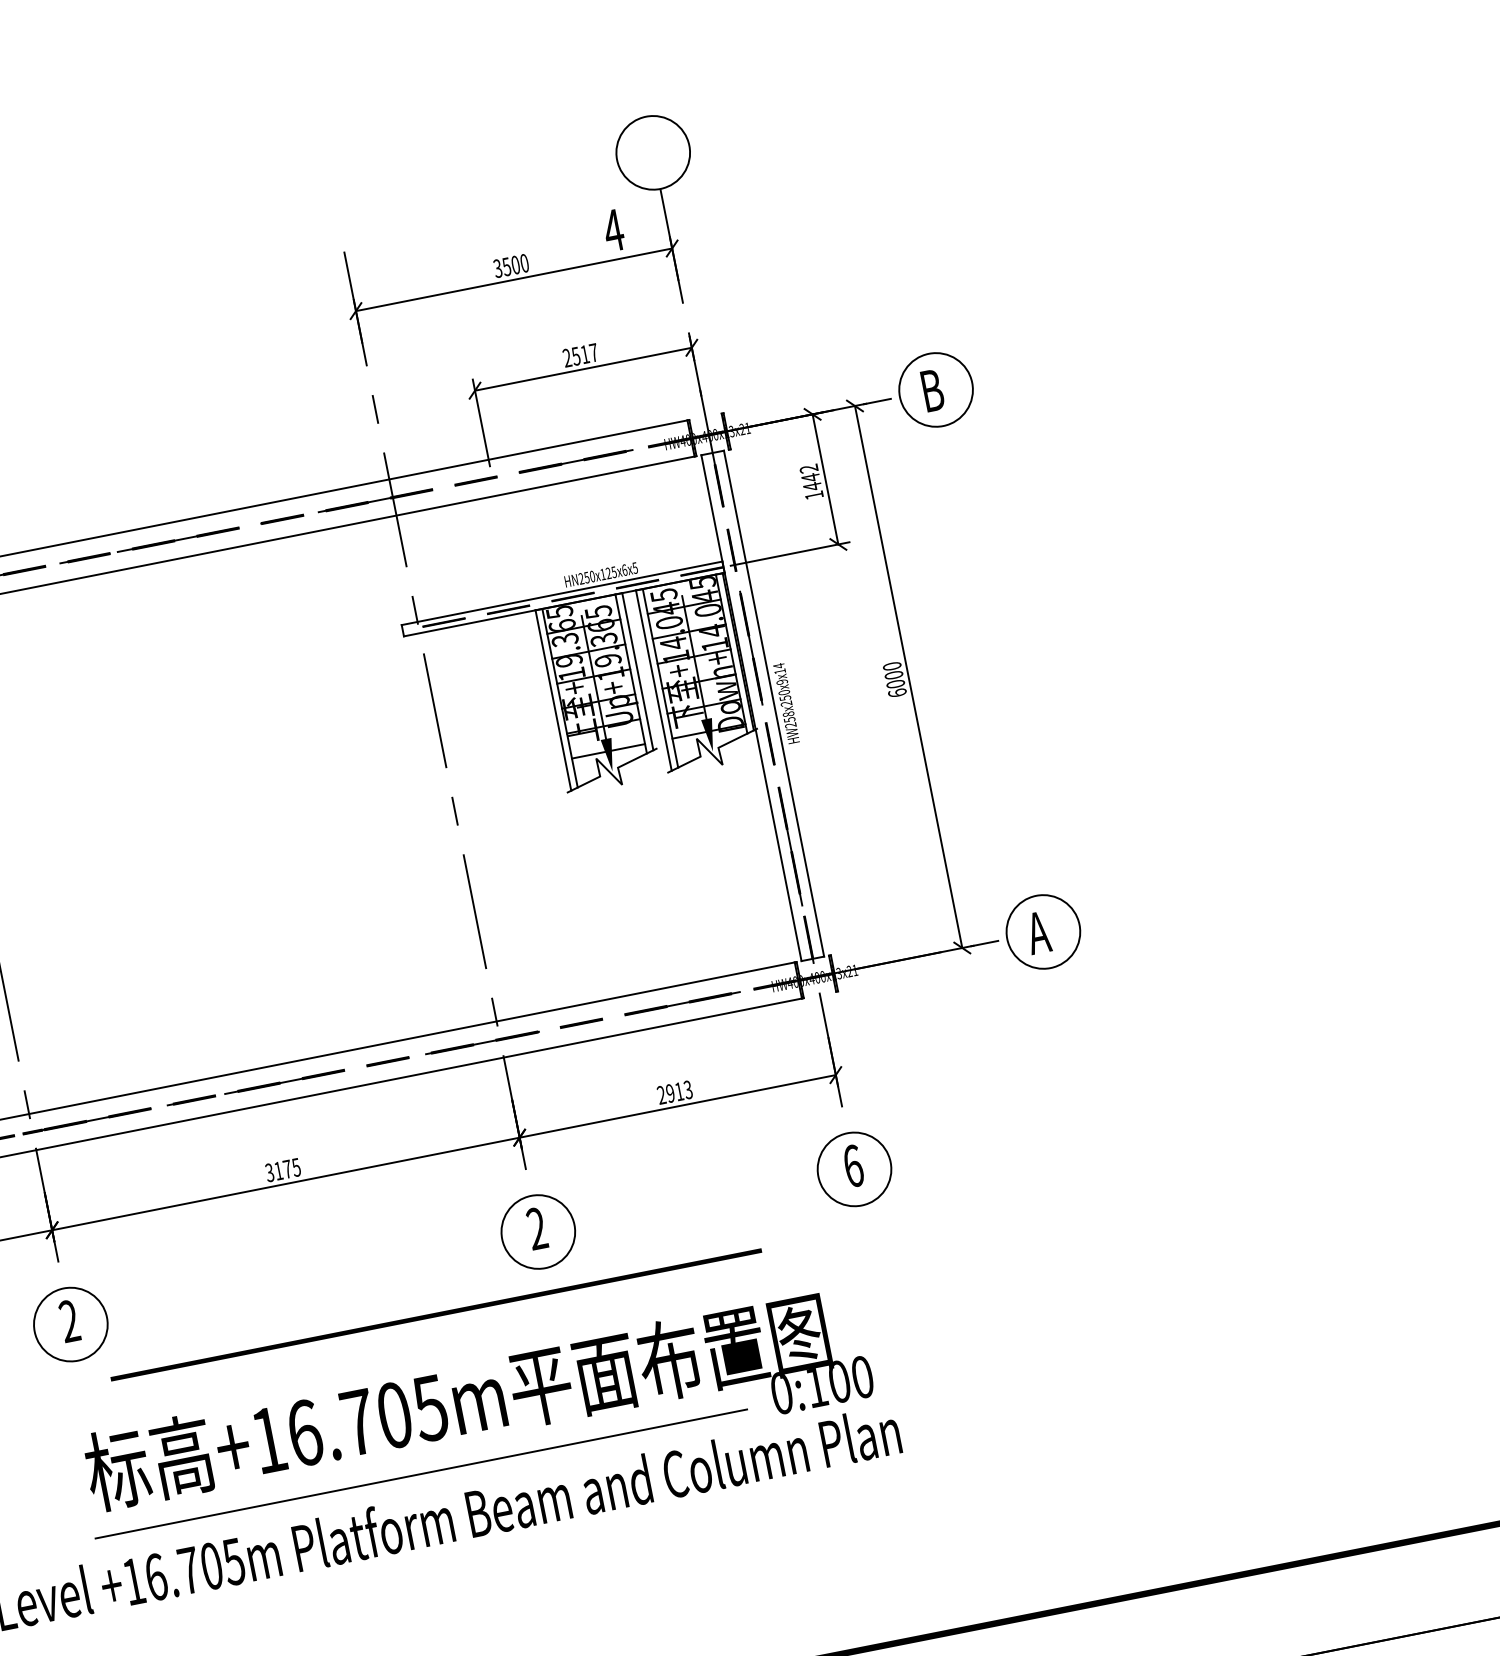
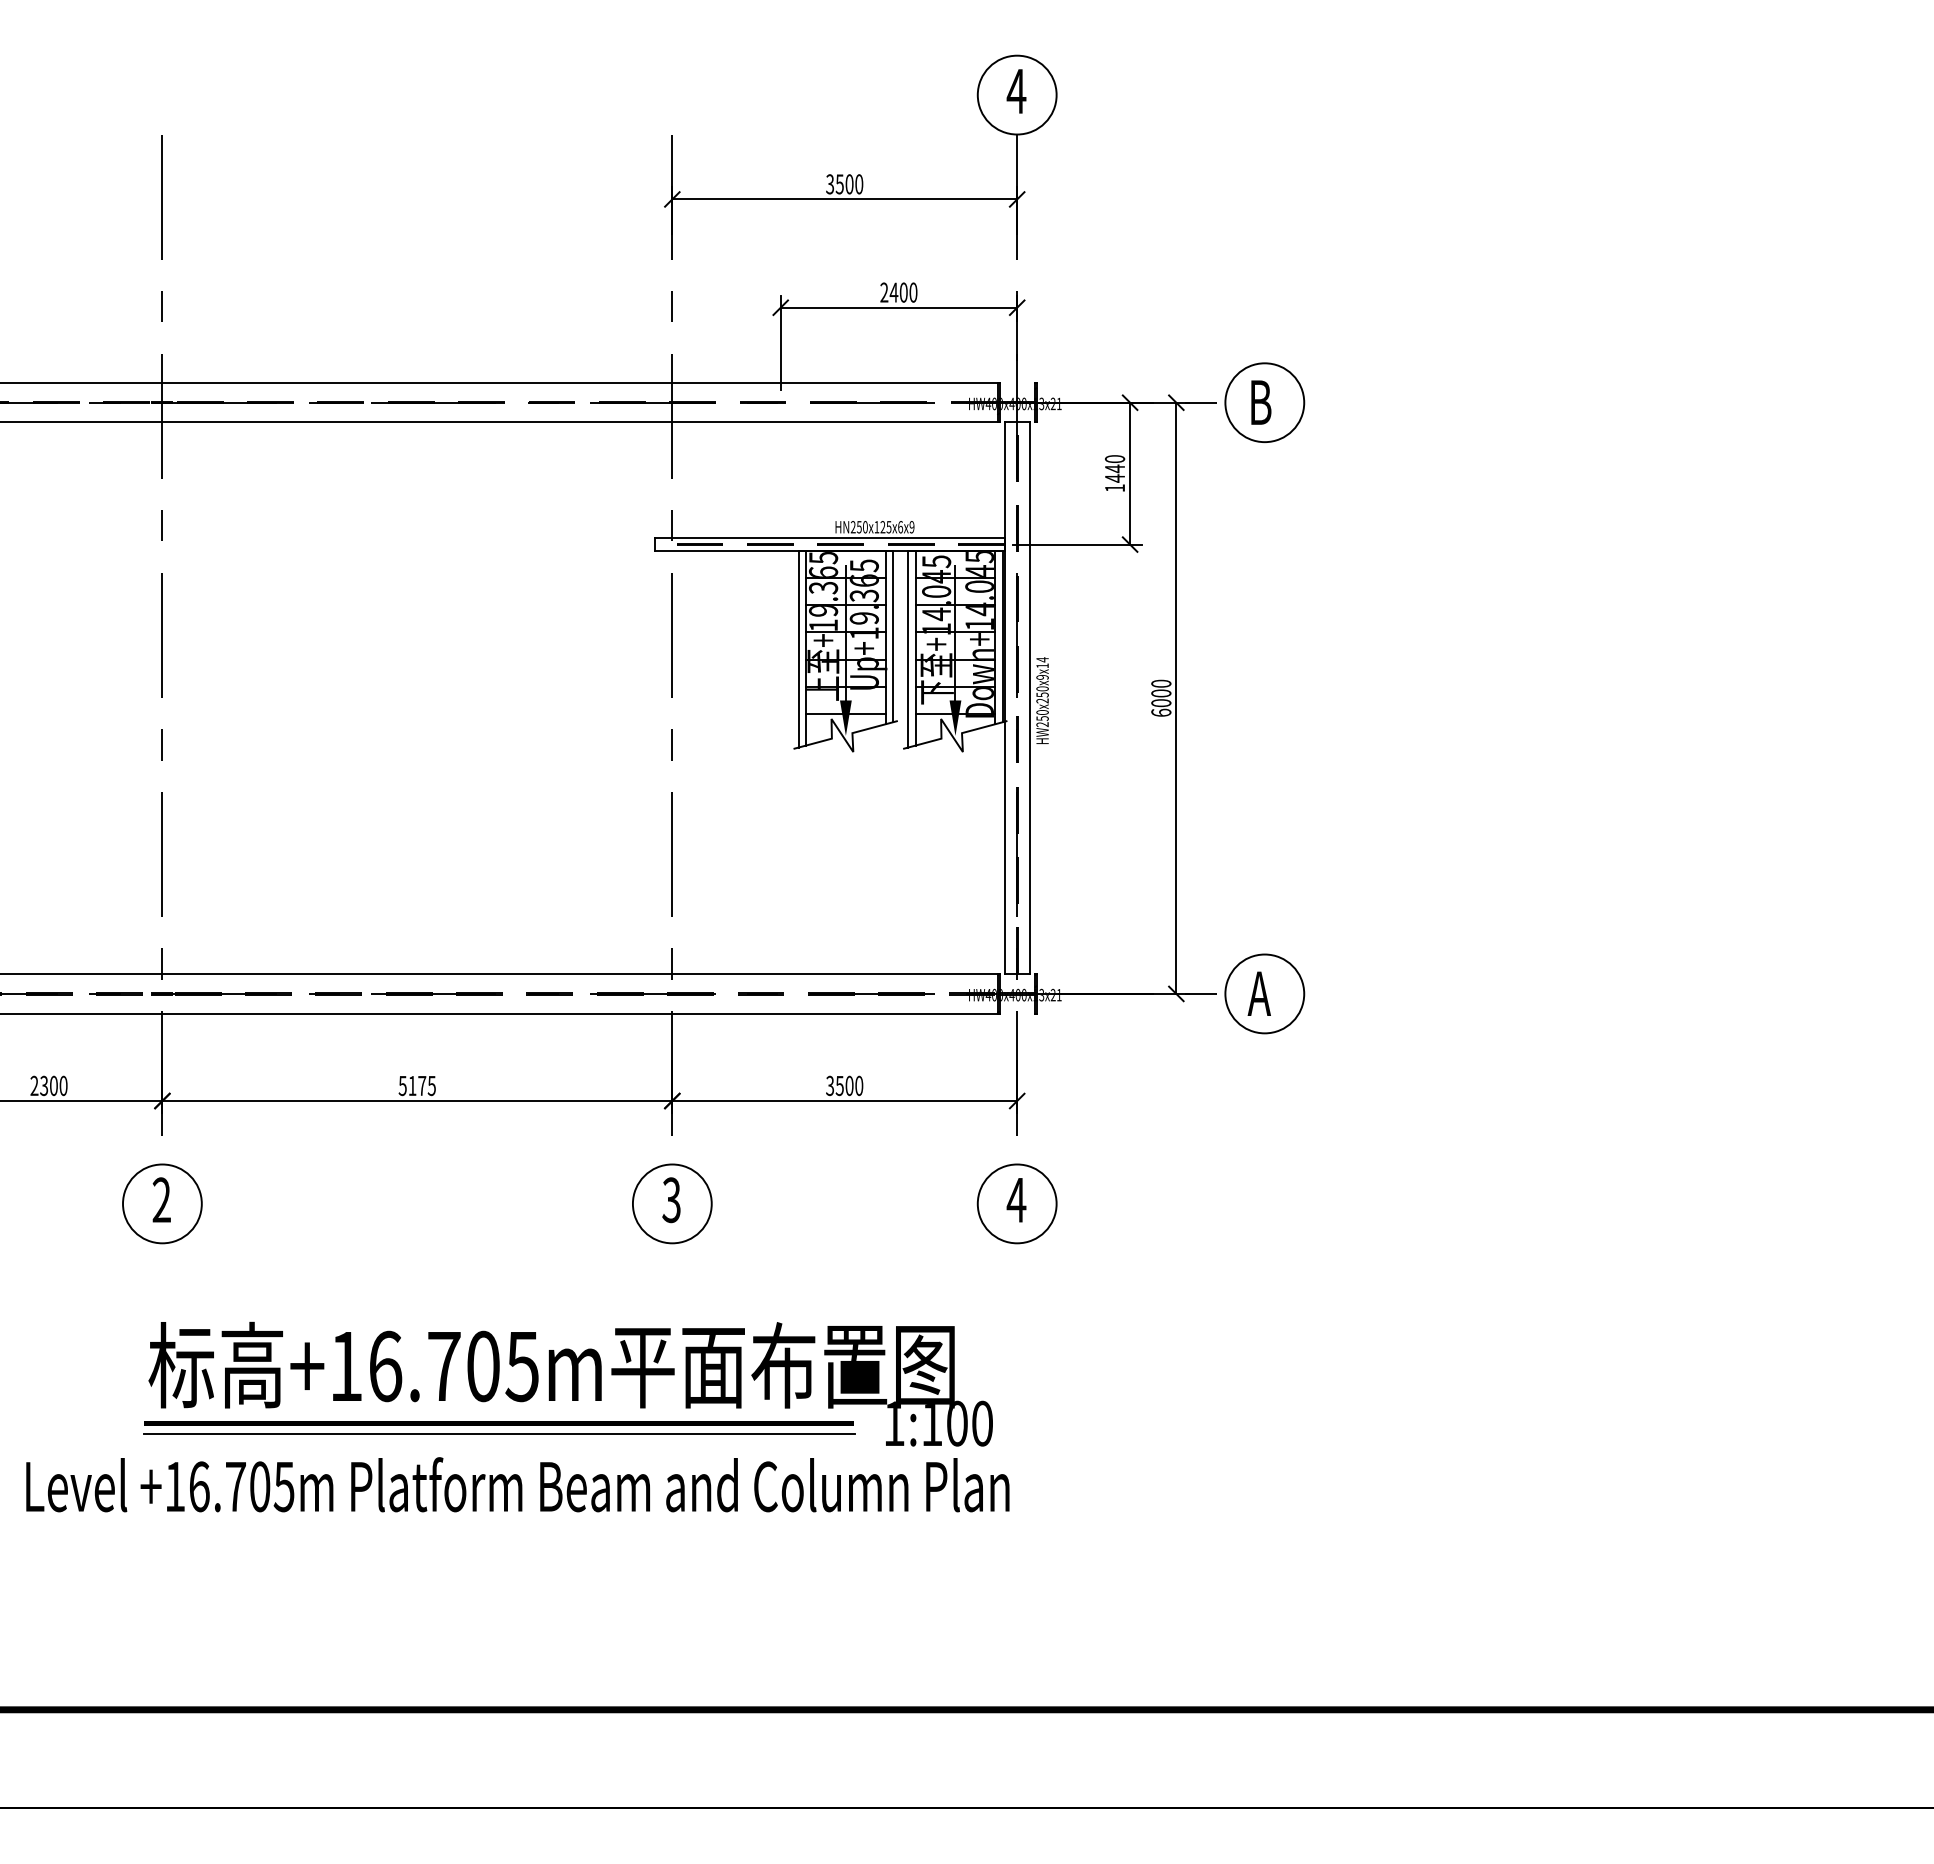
text: (613, 230) -> (1016, 91), moved
text: (584, 354) -> (903, 292), 2517 -> 2400
text: (809, 469) -> (1115, 459), 1442 -> 1440
text: (634, 568) -> (911, 527), HN250x125x6x5 -> HN250x125x6x9
text: (788, 714) -> (1042, 712), HW258x250x9x14 -> HW250x250x9x14
text: (674, 1092) -> (844, 1085), 2913 -> 3500
text: (853, 1166) -> (1016, 1200), 6 -> 4
text: (269, 1172) -> (402, 1085), 3175 -> 5175
text: (536, 1229) -> (671, 1200), 2 -> 3
line: (435, 1314) -> (498, 1423), moved
text: (781, 1393) -> (894, 1423), 0:100 -> 1:100

